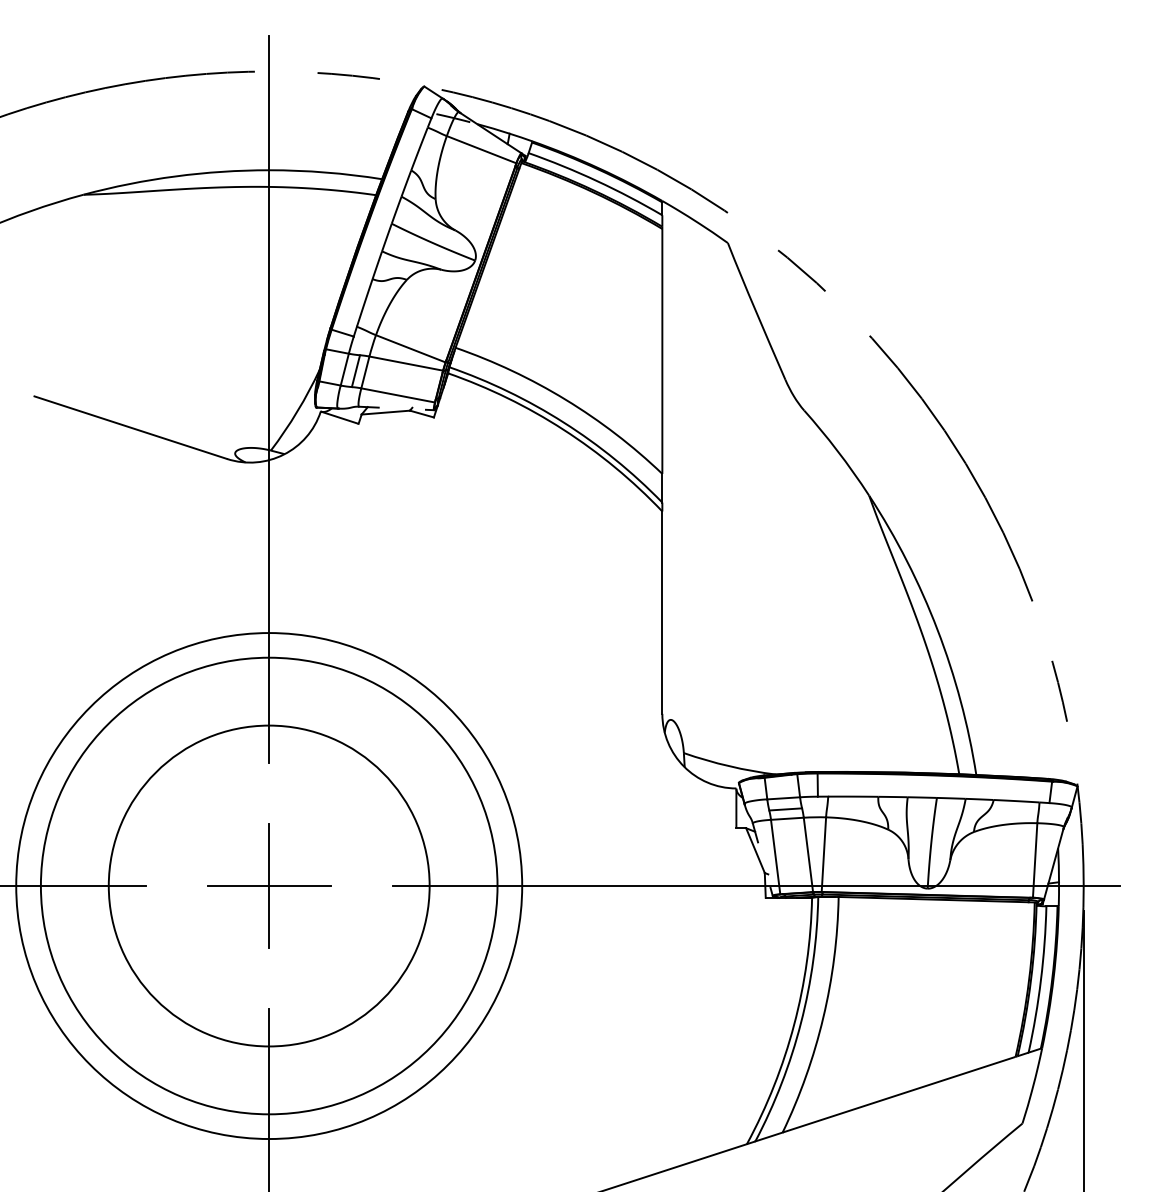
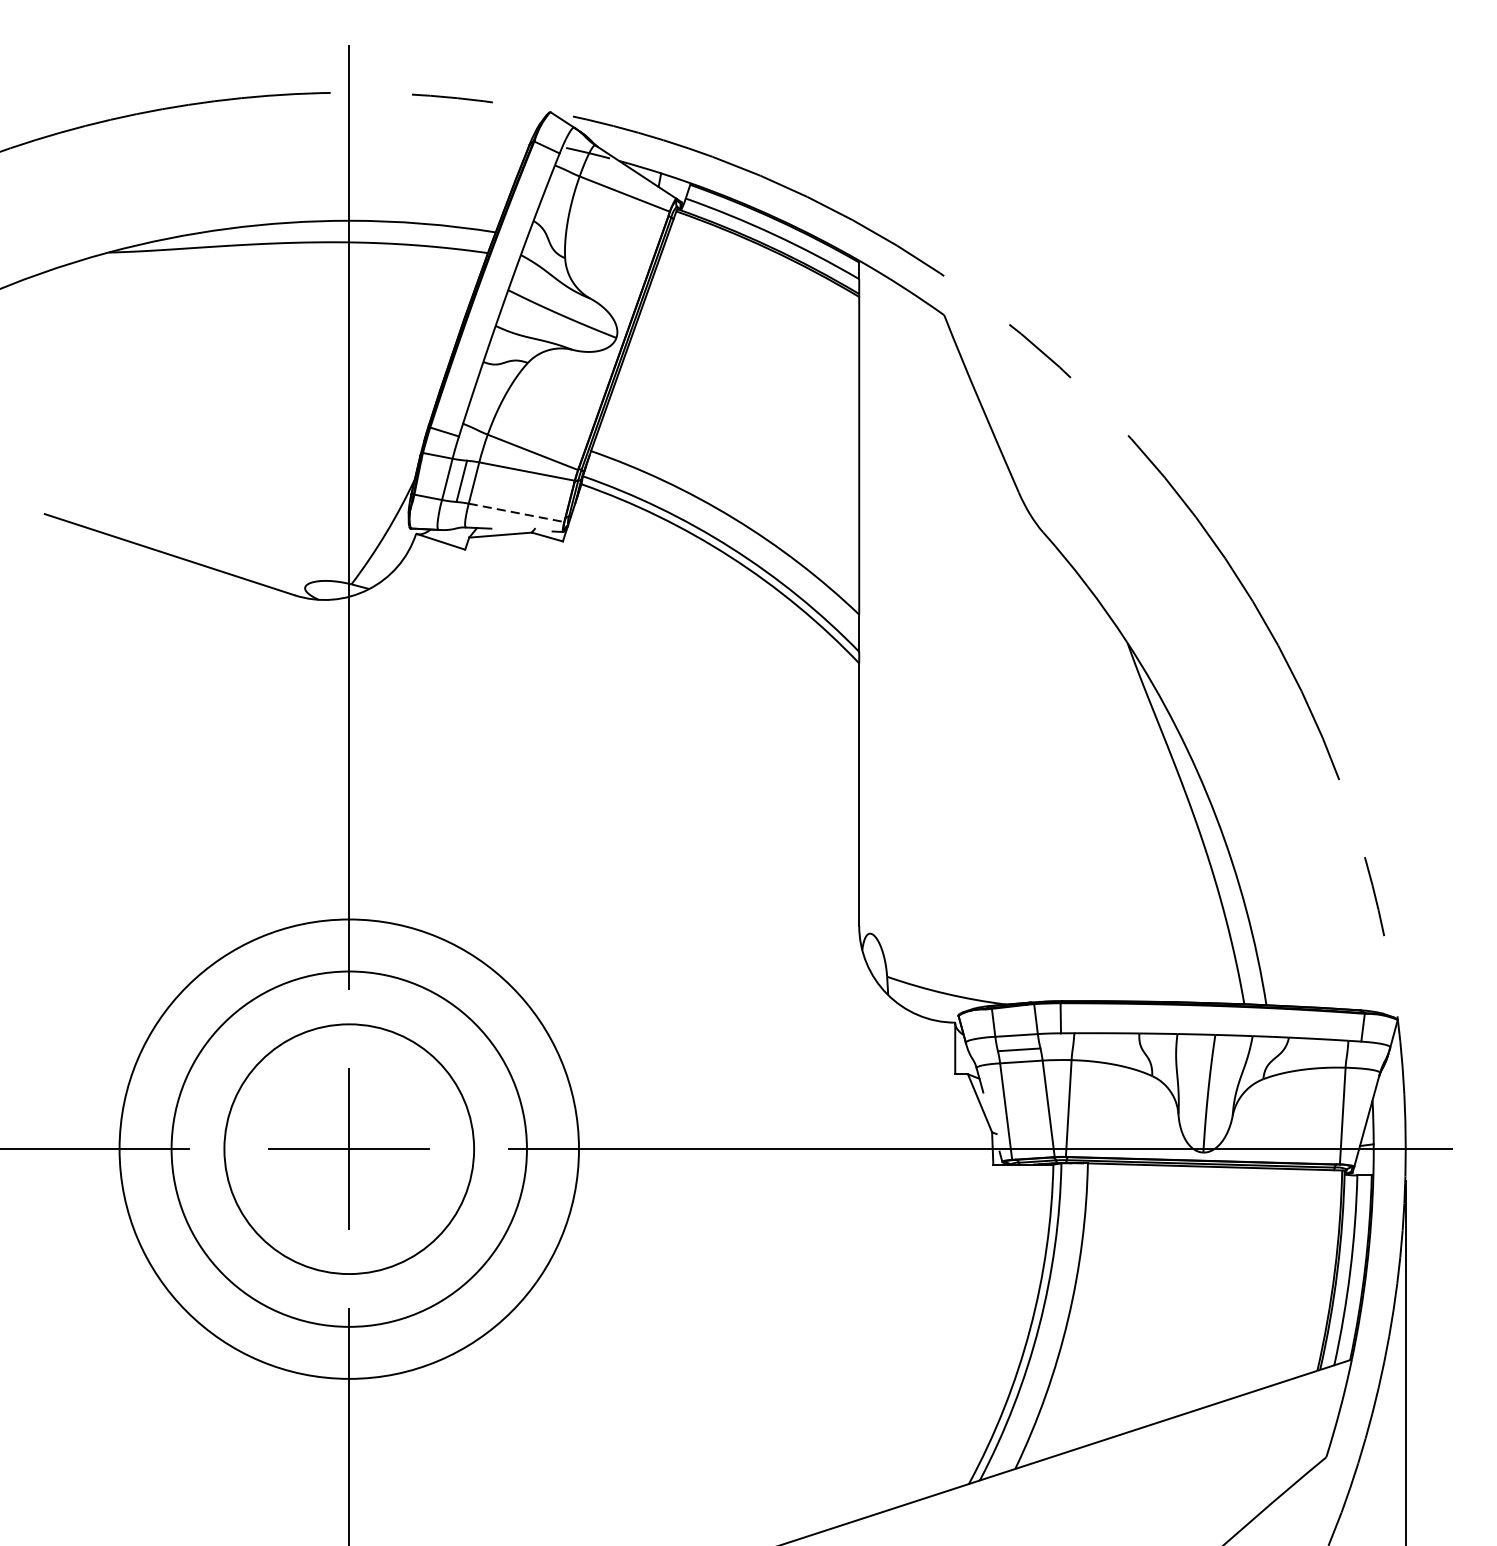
line: (398, 395) -> (516, 512), solid -> dashed
circle: (268, 885) -> (348, 1148), size x0.6
circle: (268, 885) -> (348, 1148), size x0.6
circle: (269, 886) -> (349, 1149), size x0.7

